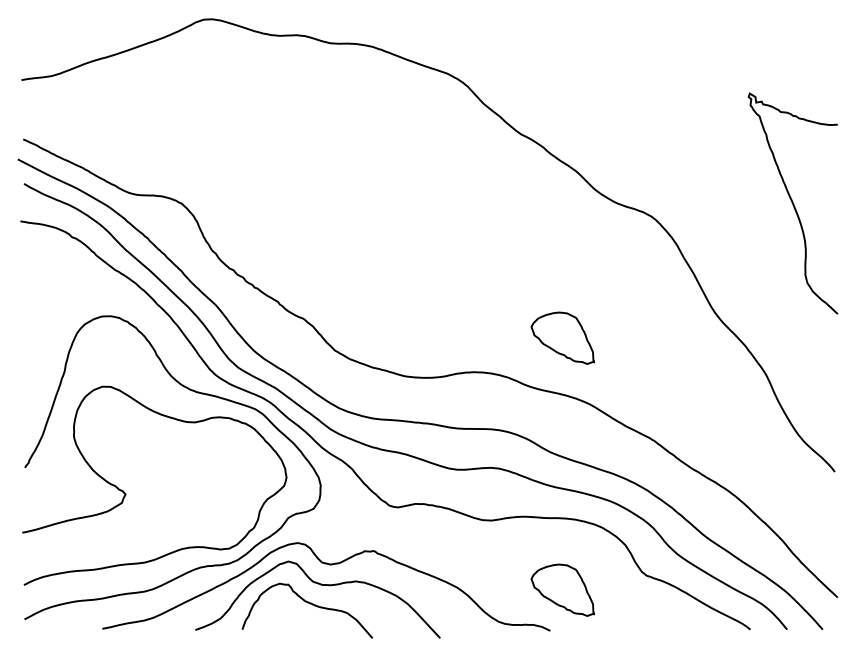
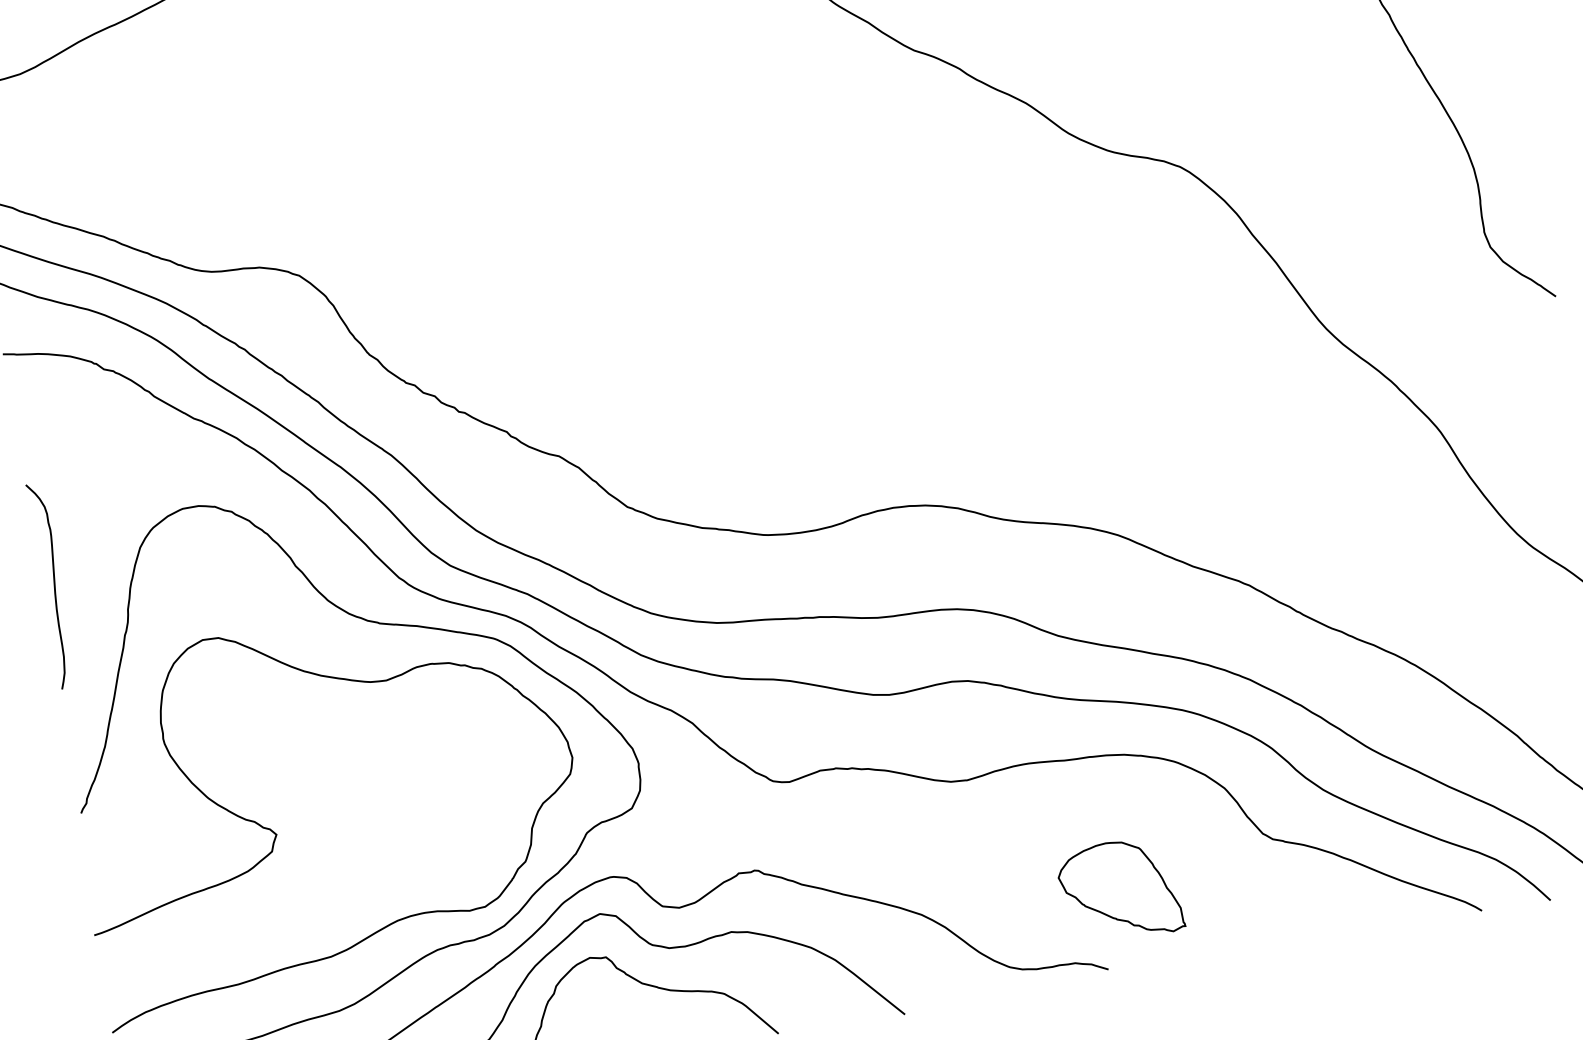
part: (562, 337) -> (1048, 418), removed
curve: (28, 346) -> (53, 585), added

